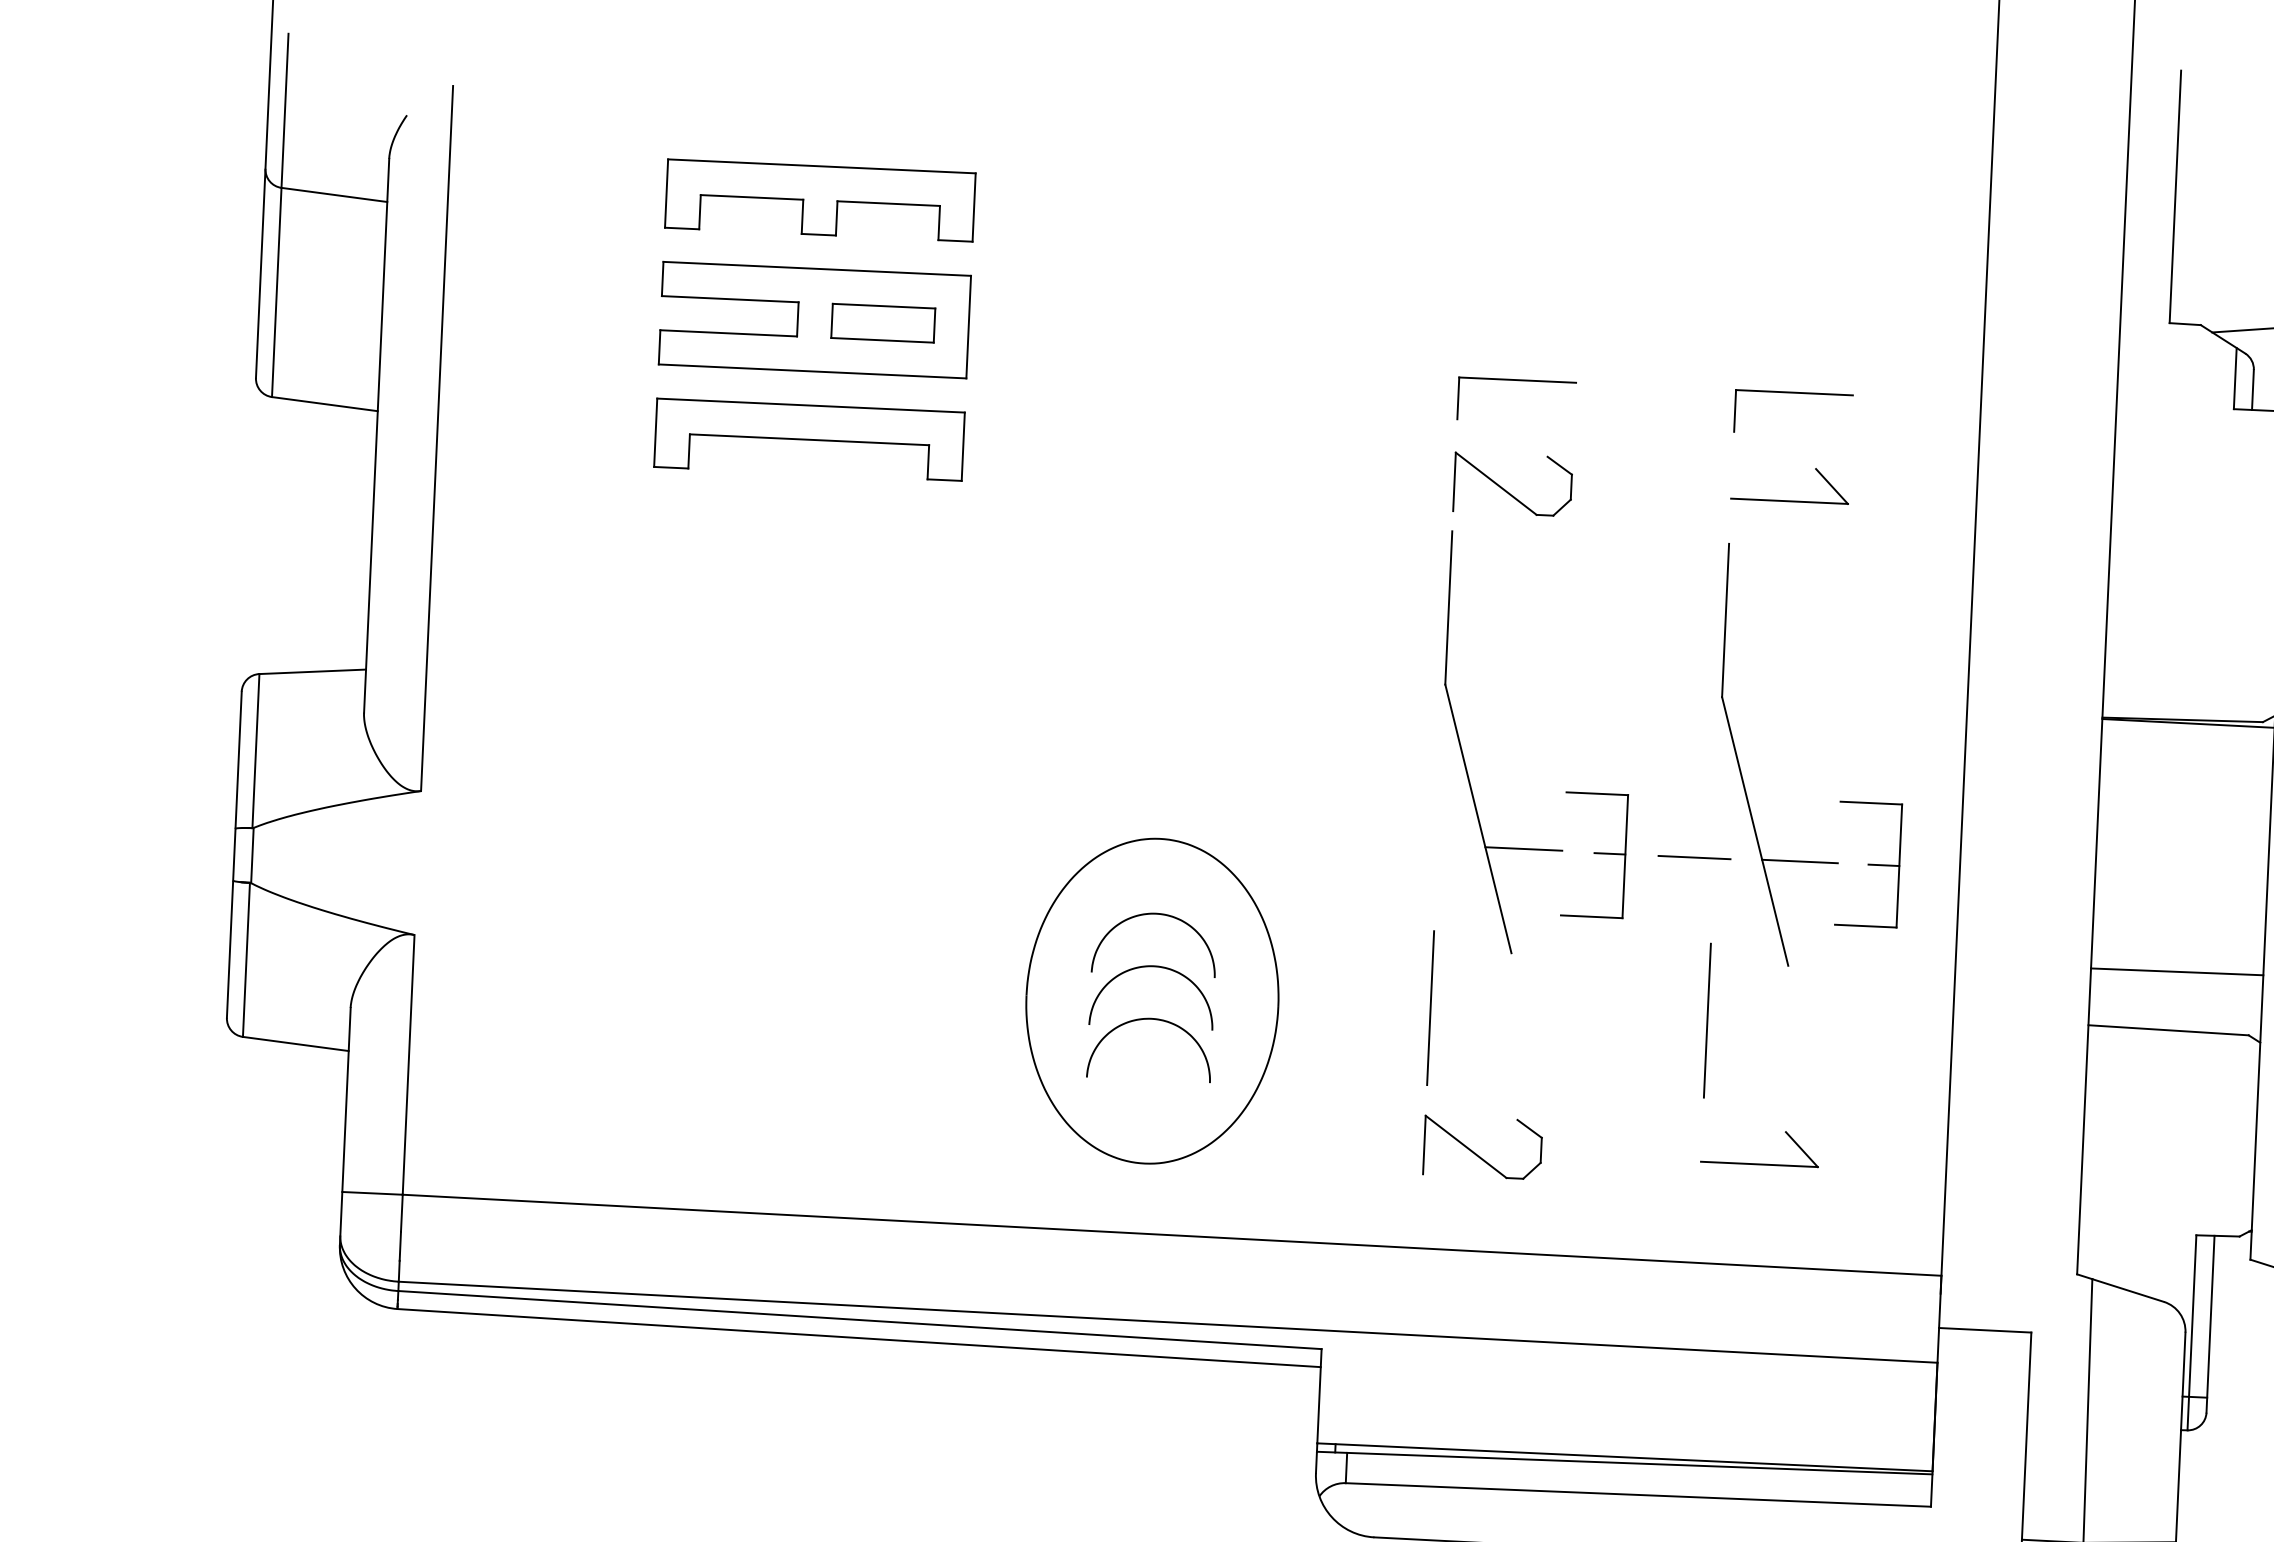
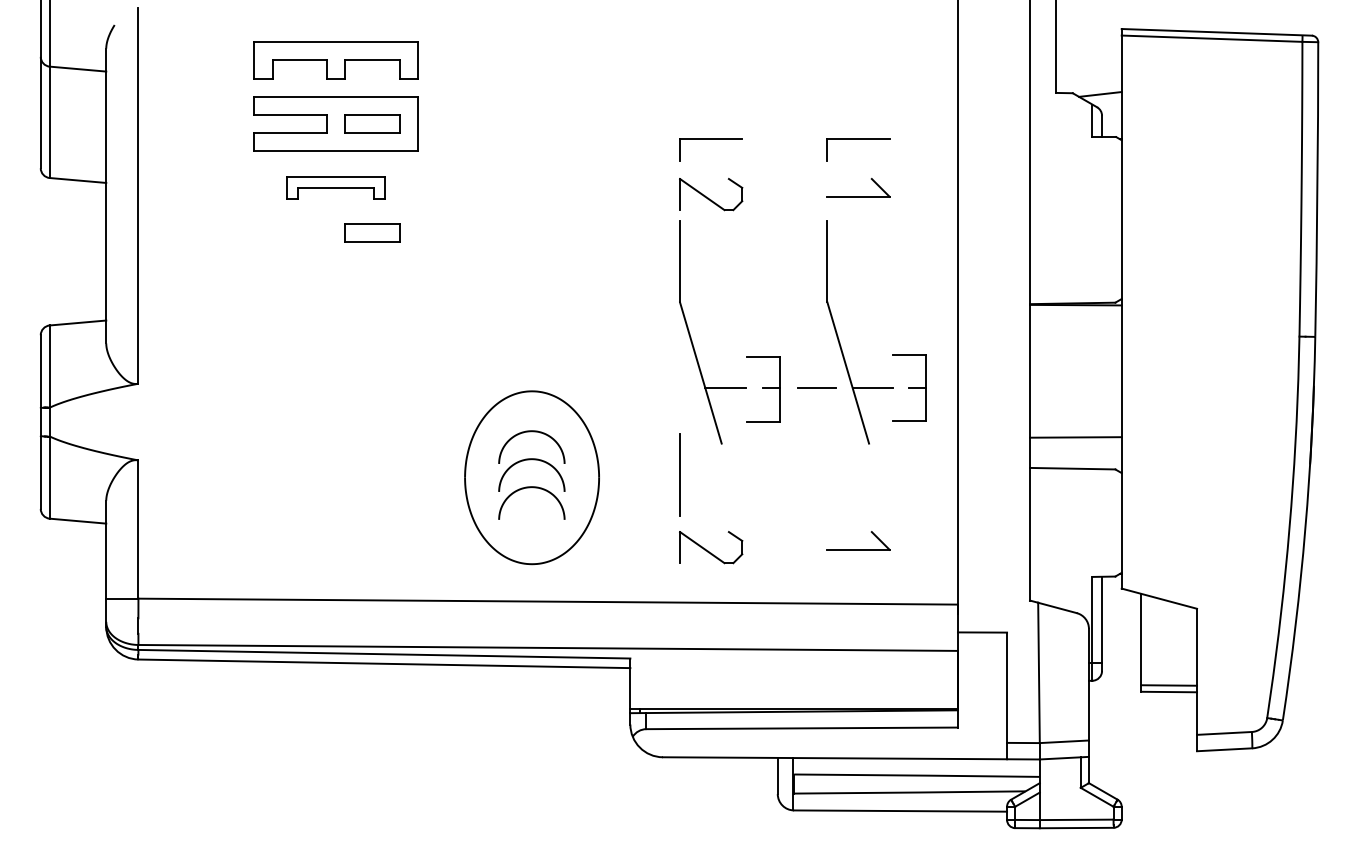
part: (807, 439) -> (335, 187), size x0.6
part: (873, 526) -> (372, 232), added
line: (1707, 1020) -> (827, 474), removed

